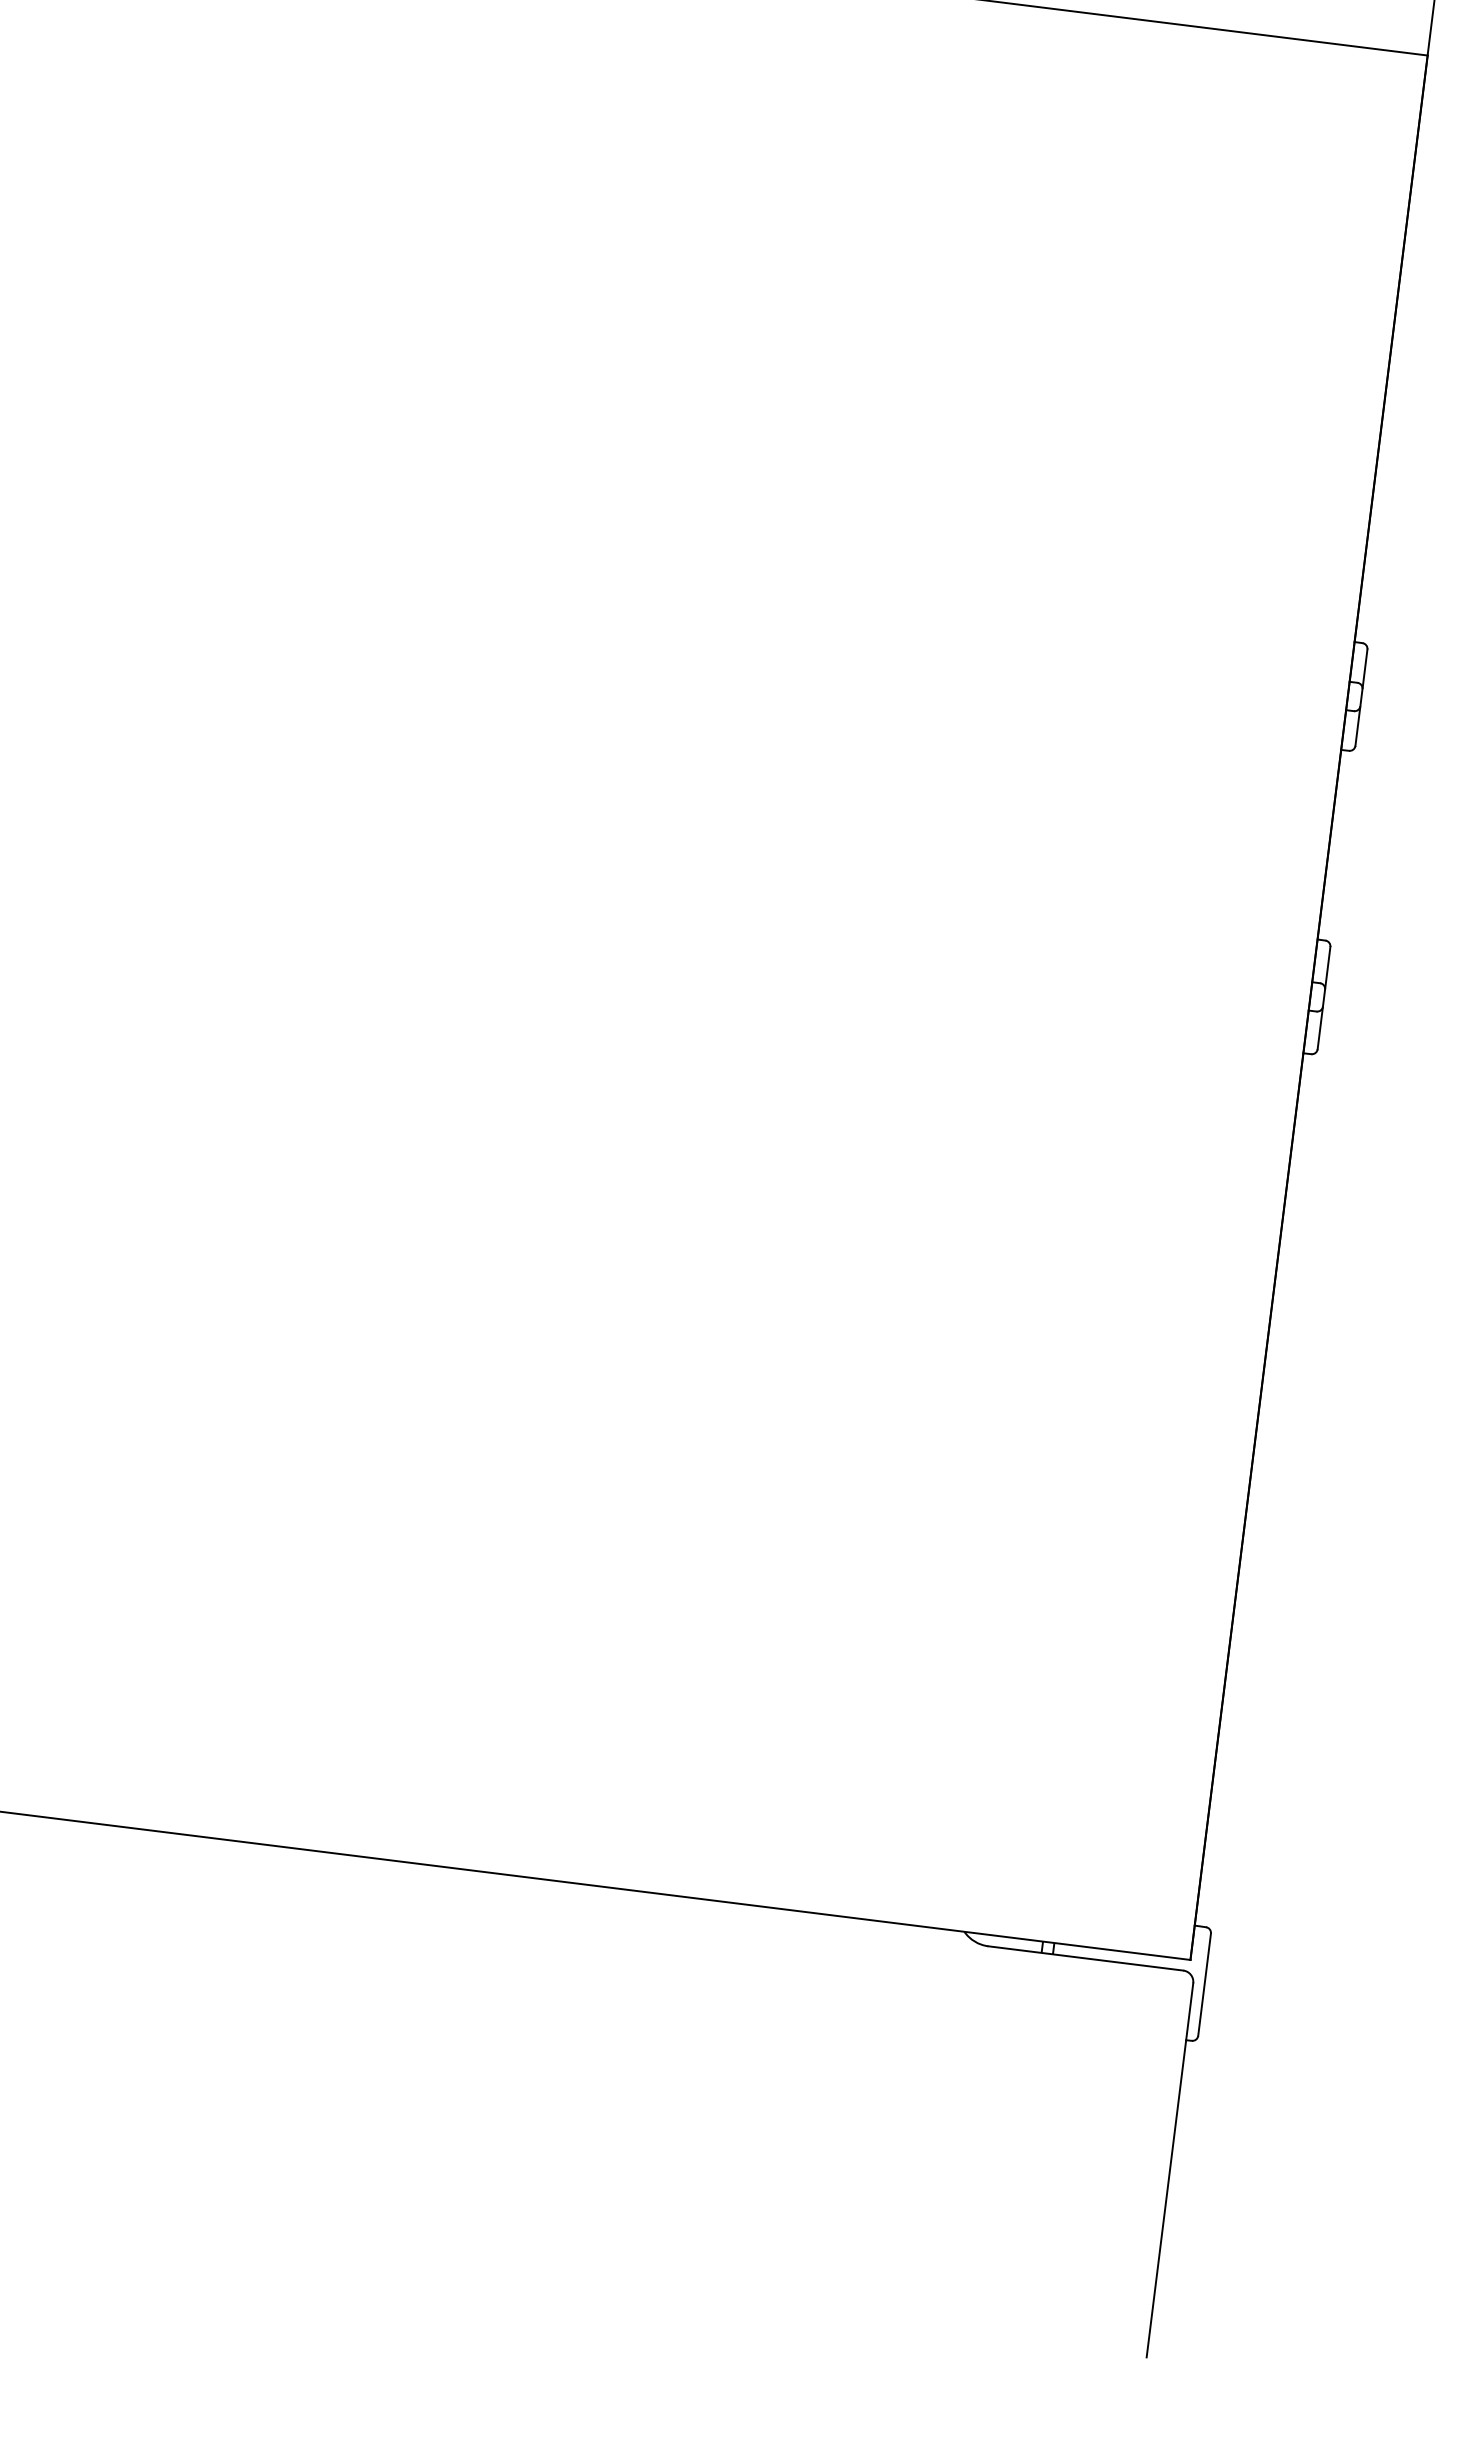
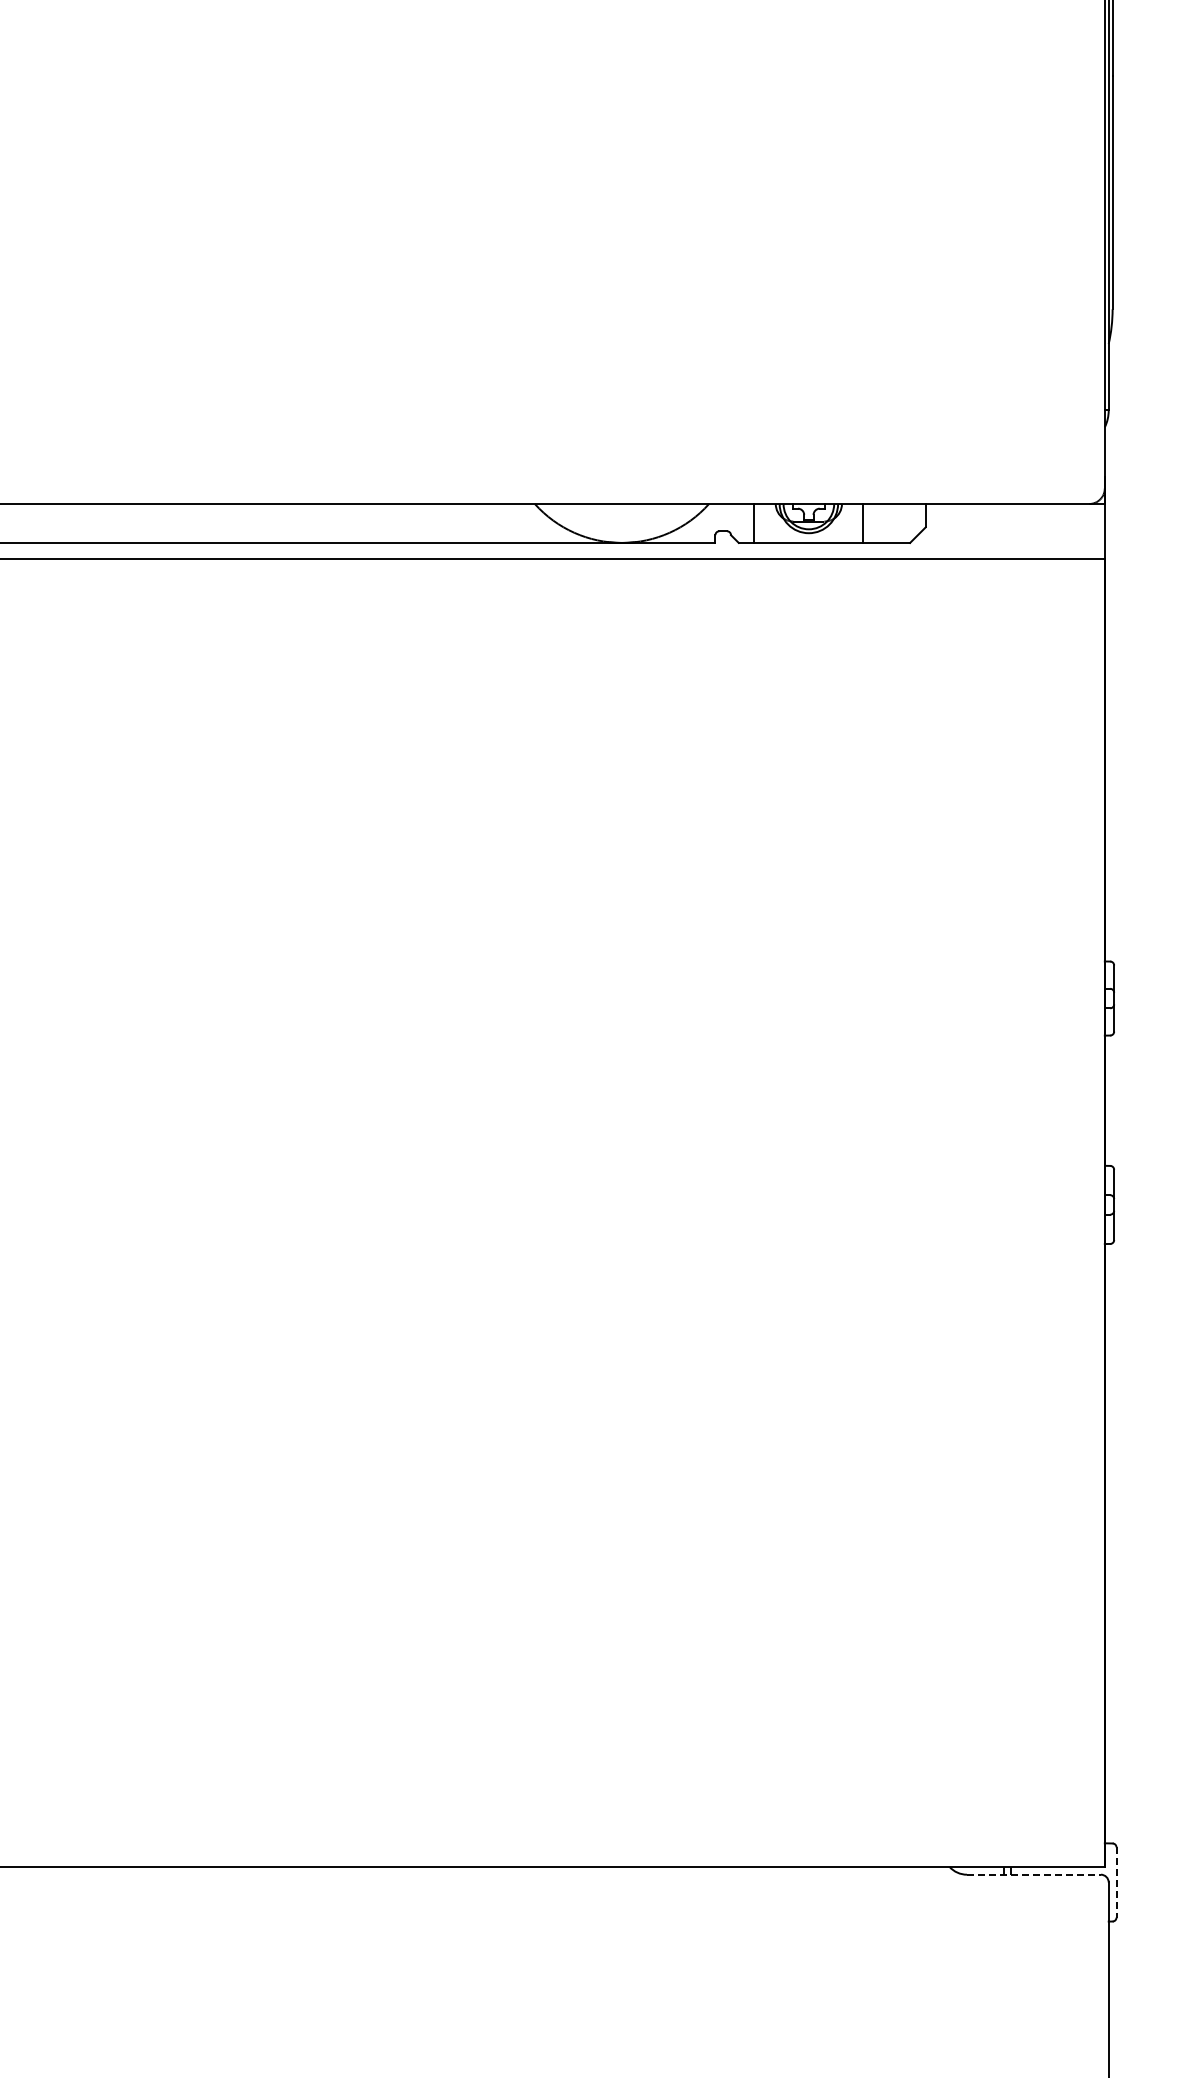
line: (1085, 1958) -> (1033, 1874), solid -> dashed
line: (1204, 1984) -> (1116, 1882), solid -> dashed

